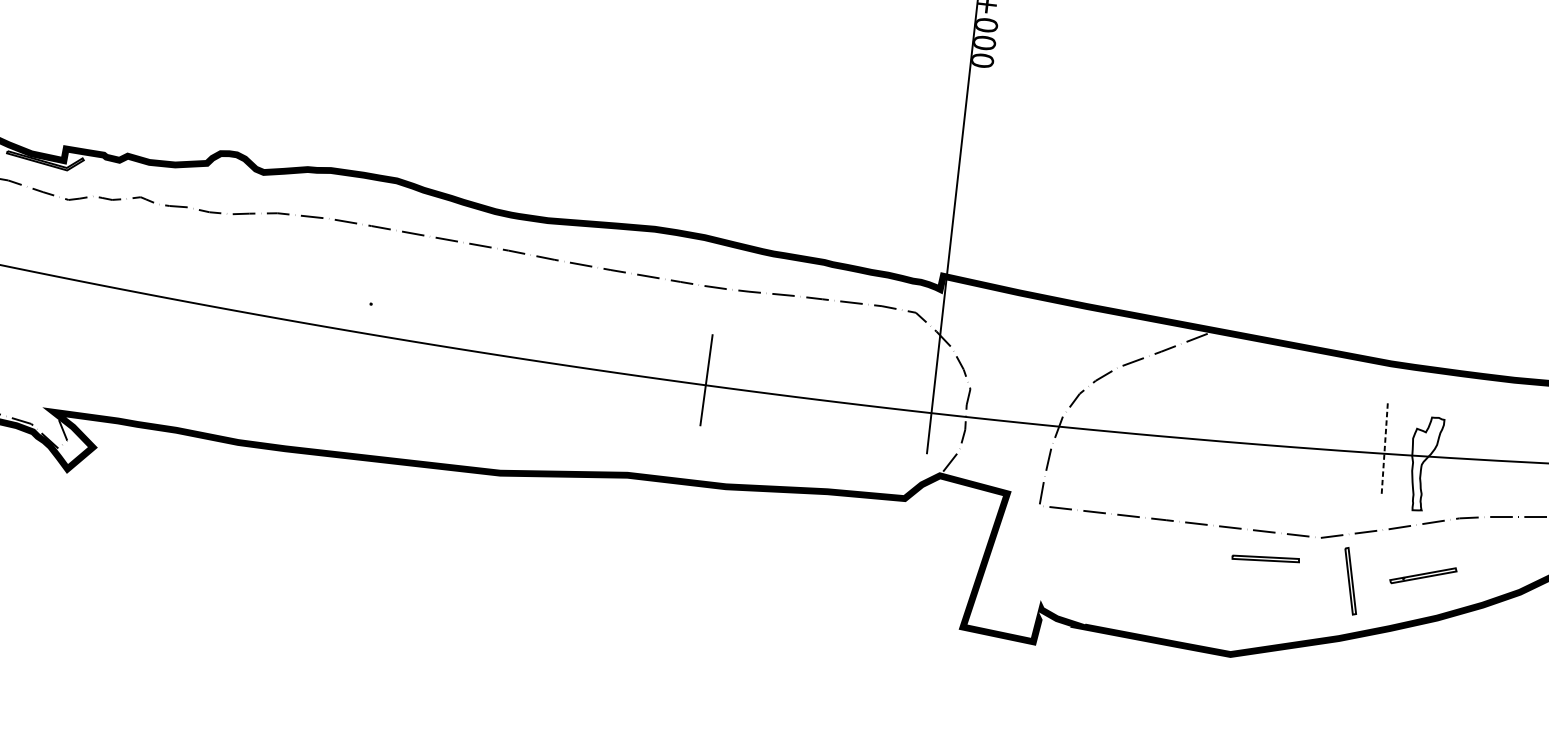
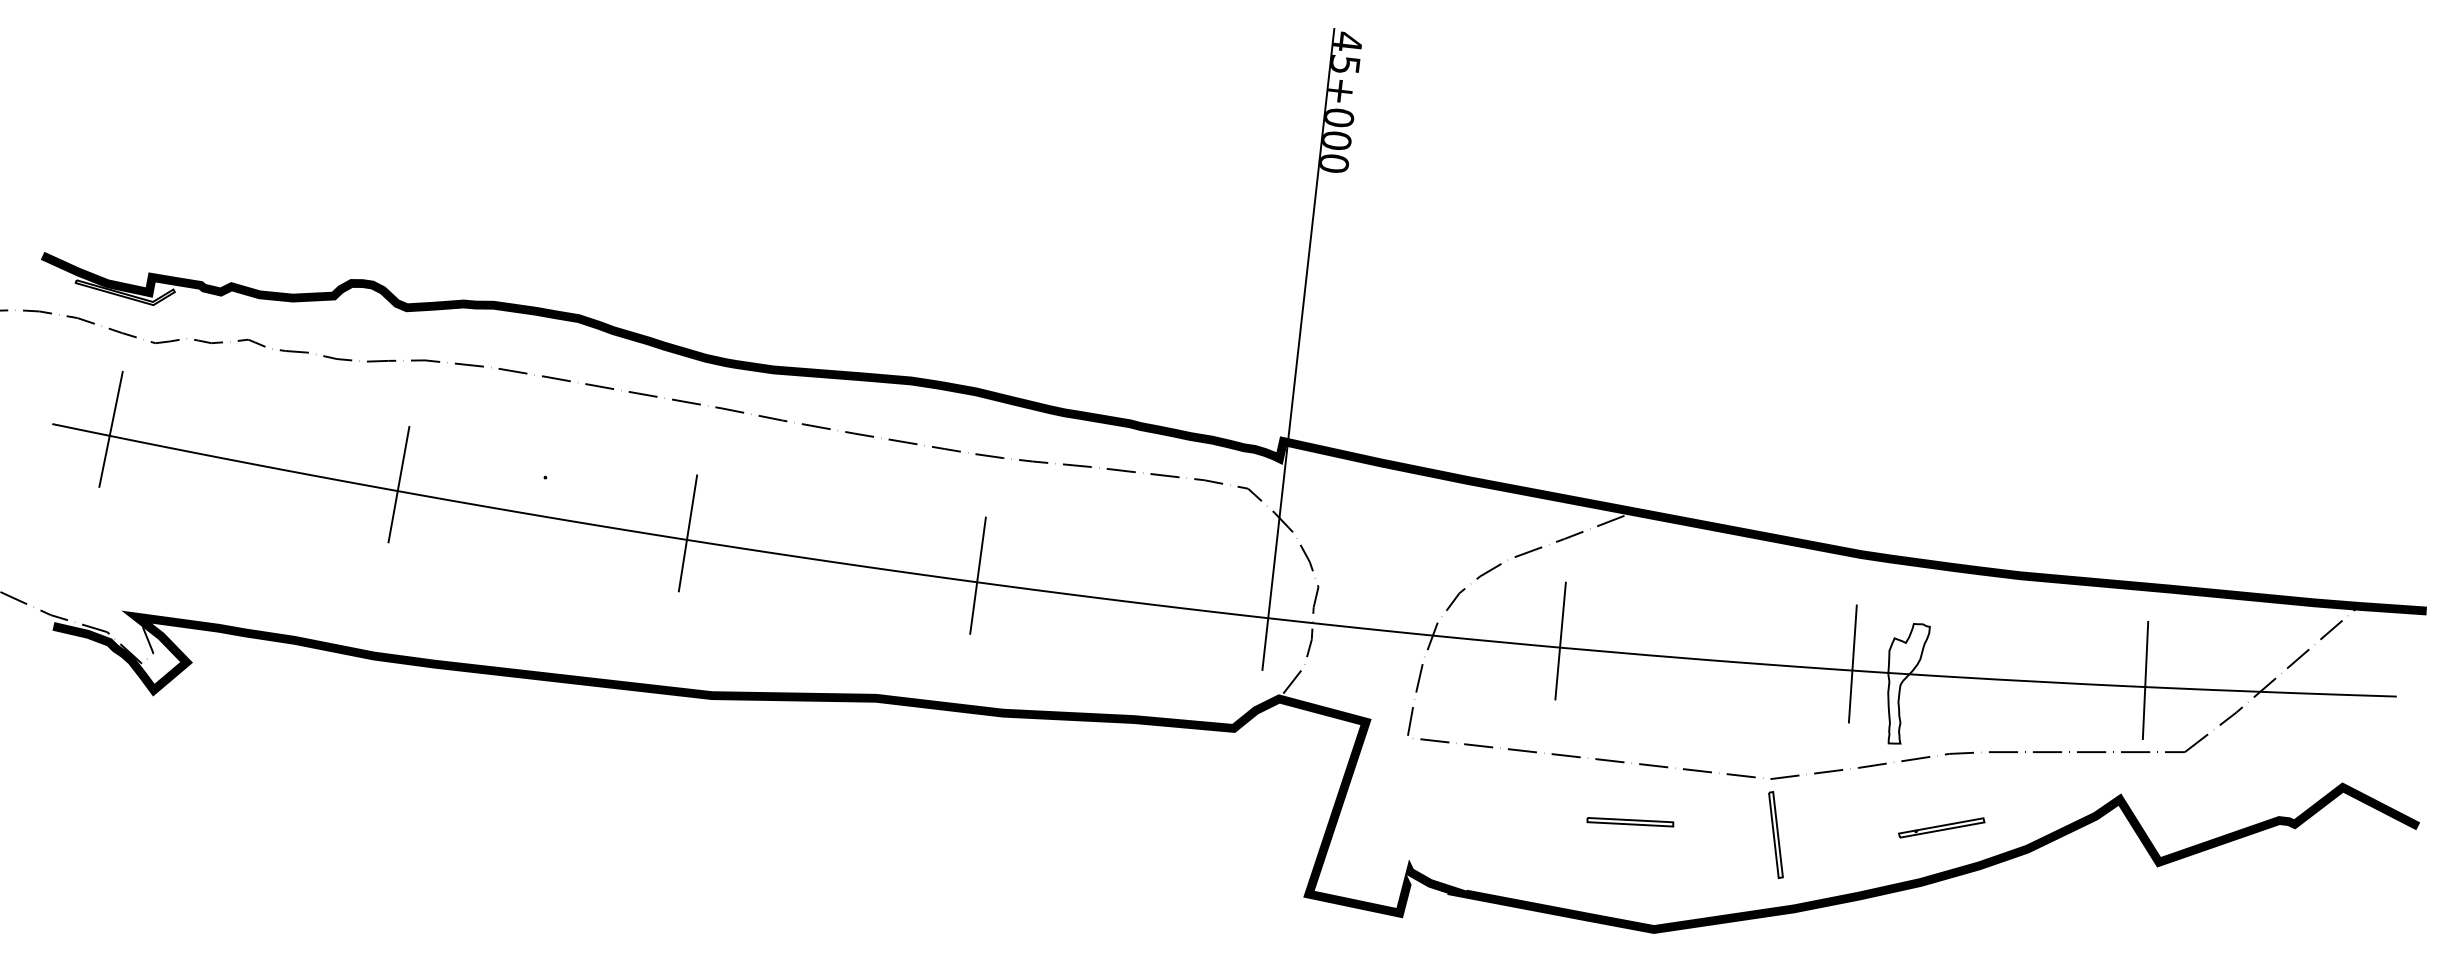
line: (33, 266) -> (110, 428), added
line: (257, 309) -> (398, 484), added
line: (481, 347) -> (687, 533), added
line: (1158, 430) -> (1560, 640), added
line: (1384, 449) -> (1852, 664), dashed -> solid
part: (1265, 559) -> (1630, 822), moved
part: (1423, 575) -> (1941, 827), moved
part: (1350, 580) -> (1775, 834), moved

